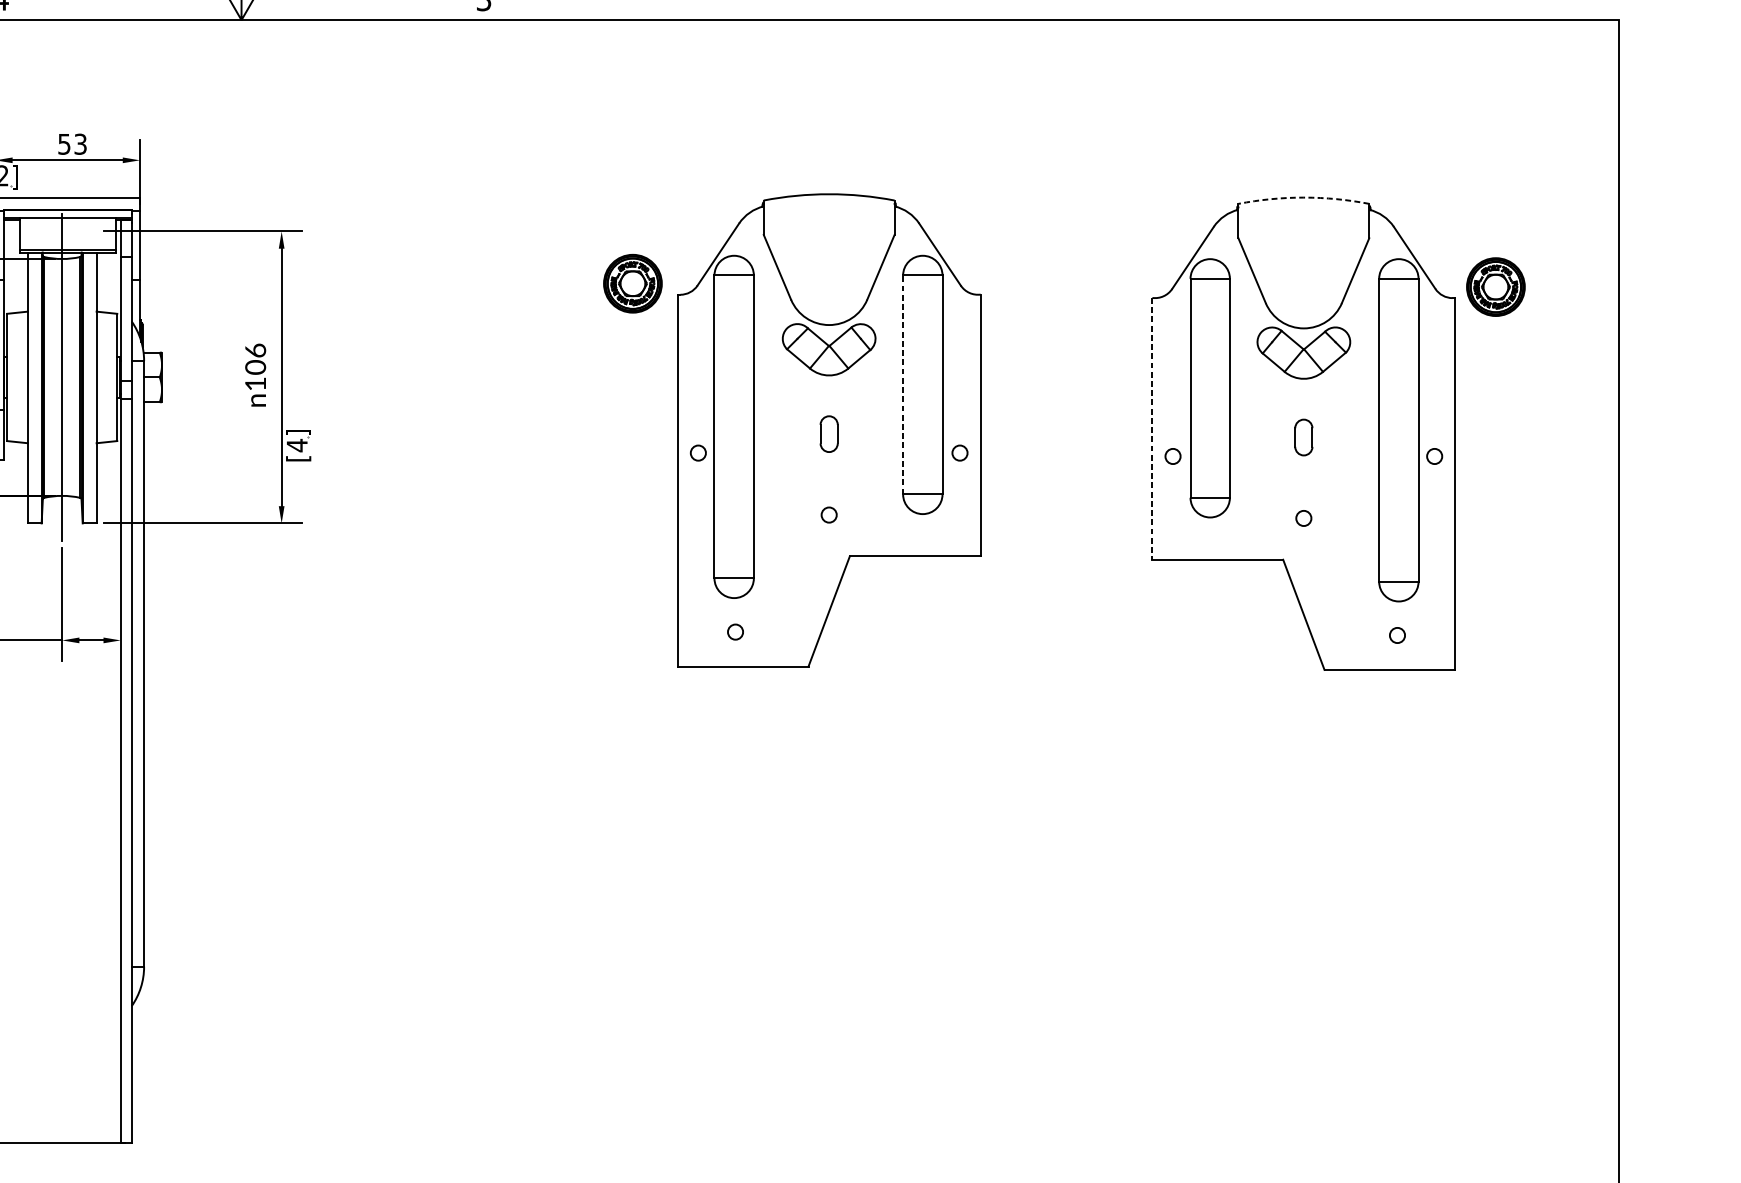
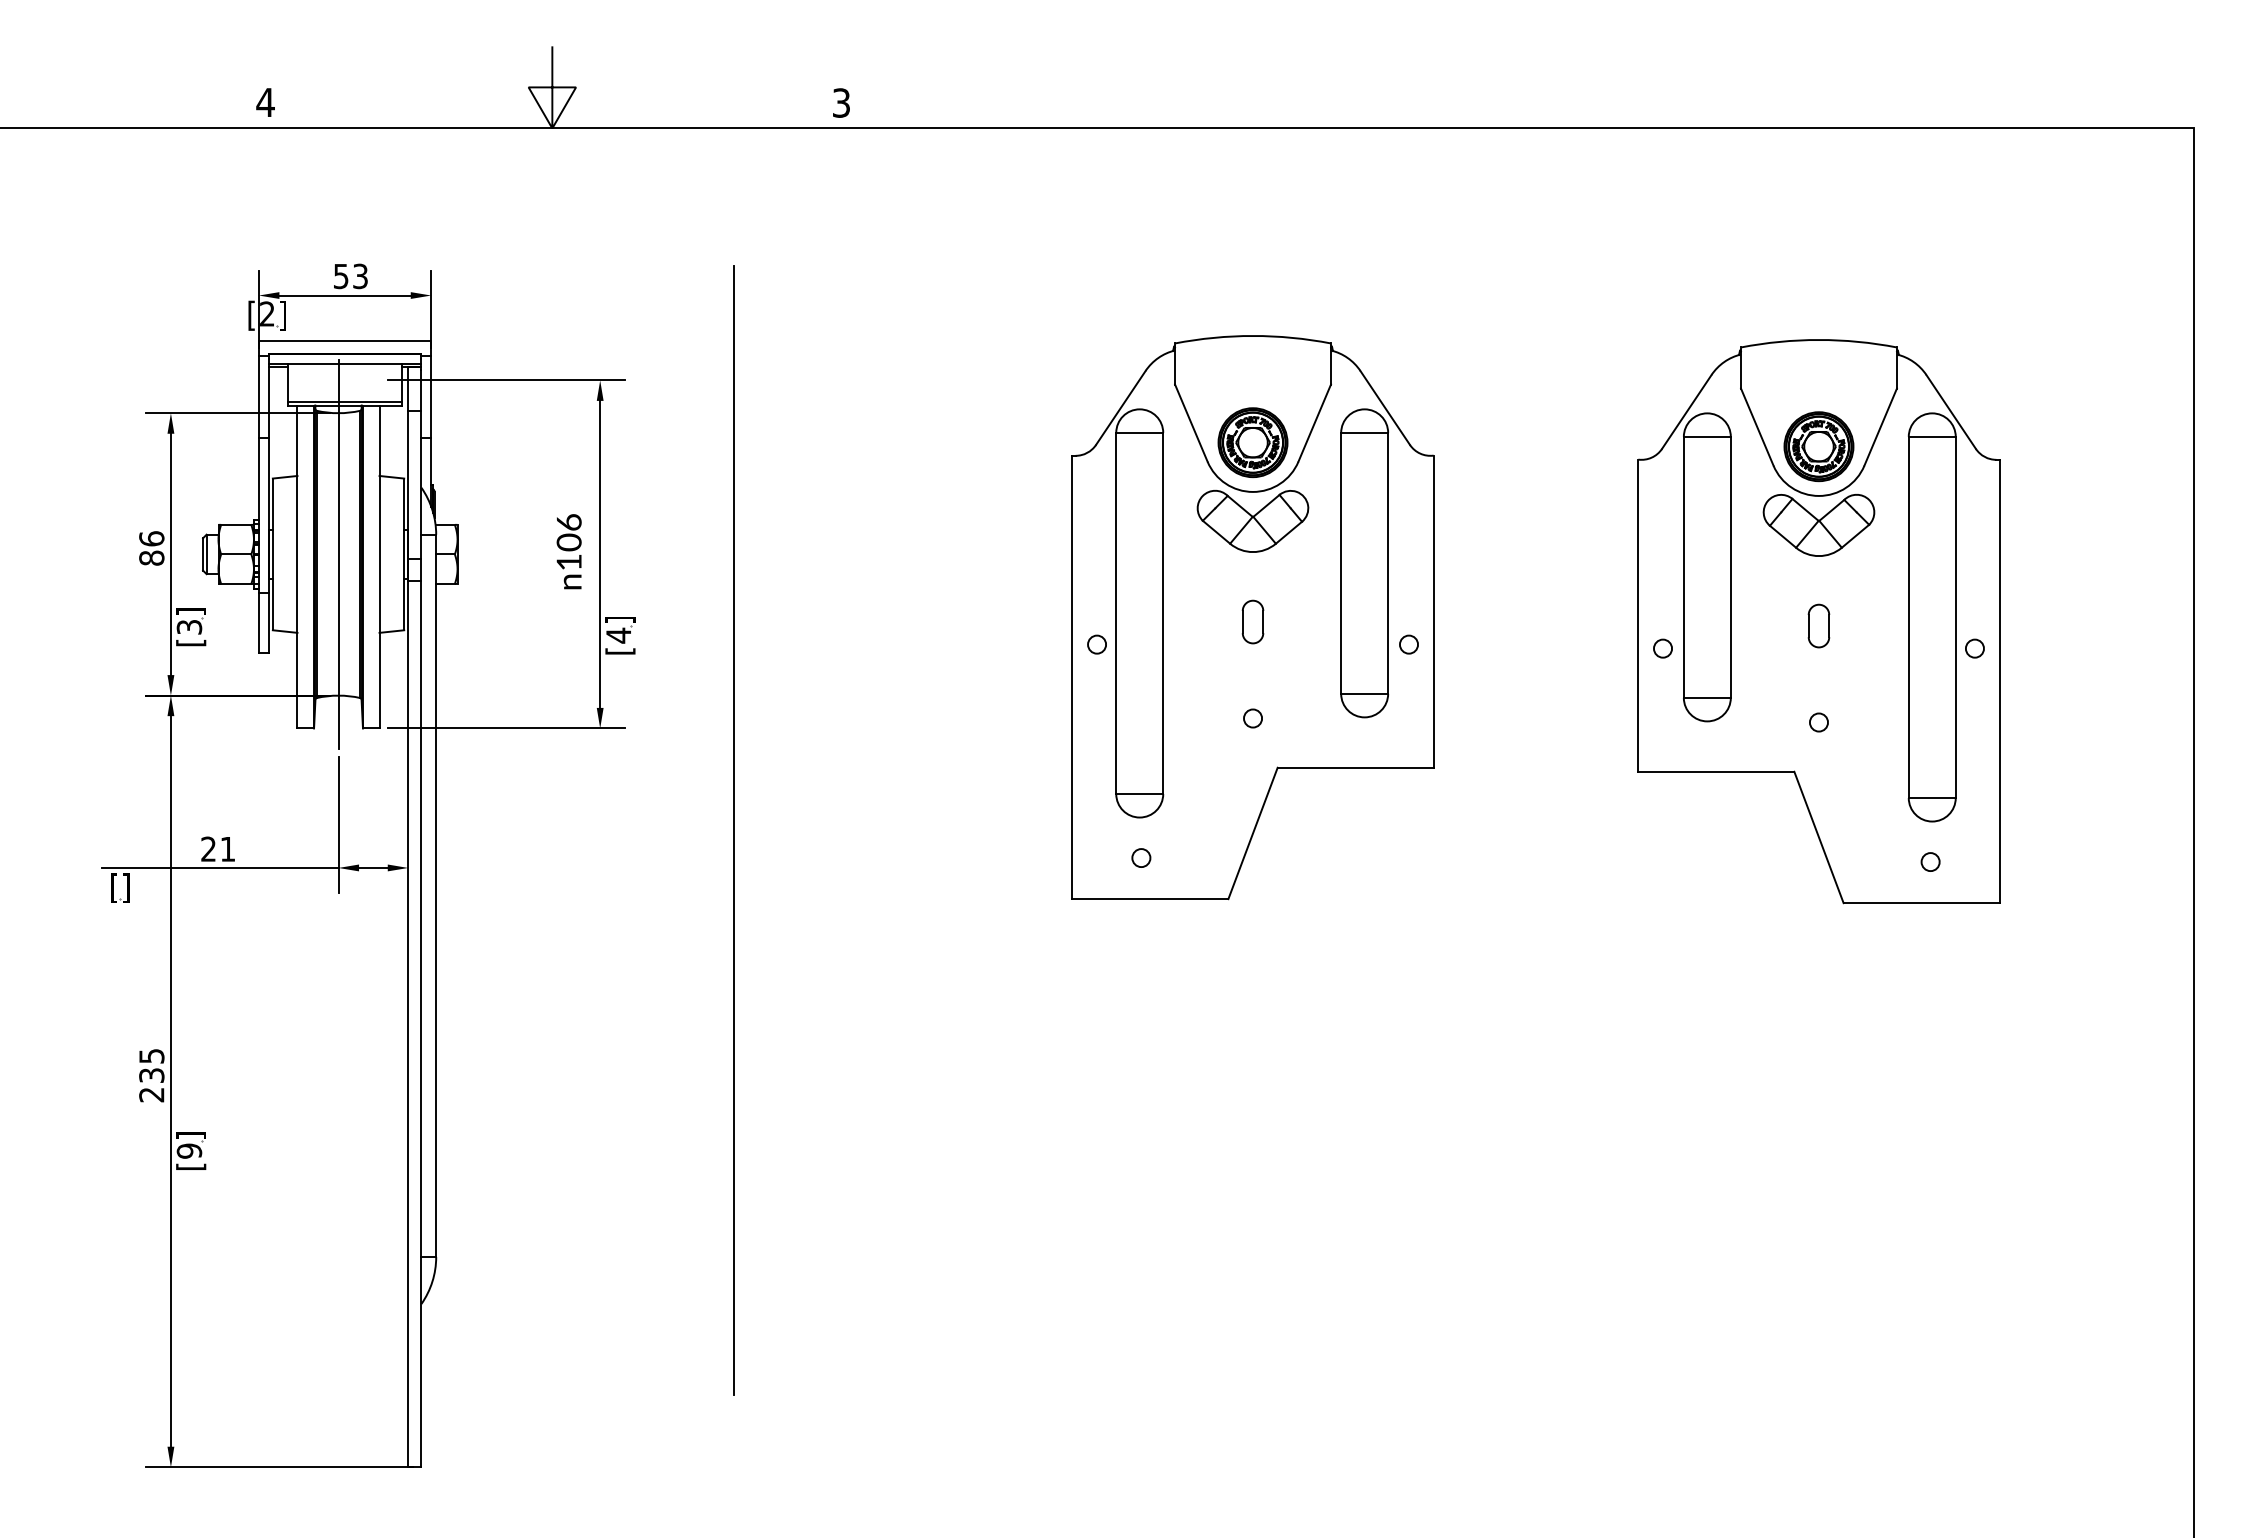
arc: (1303, 198) -> (1818, 340), dashed -> solid
part: (632, 283) -> (1252, 442), moved
part: (1495, 286) -> (1818, 446), moved
line: (903, 385) -> (1341, 563), dashed -> solid
line: (1152, 429) -> (1638, 616), dashed -> solid
line: (394, 608) -> (734, 830), added

